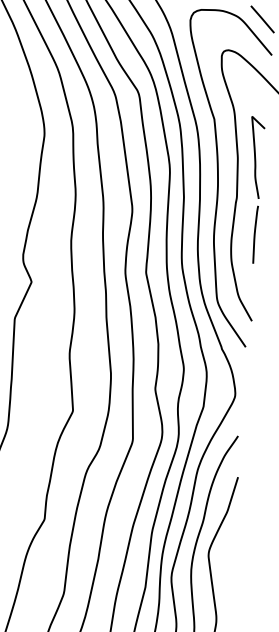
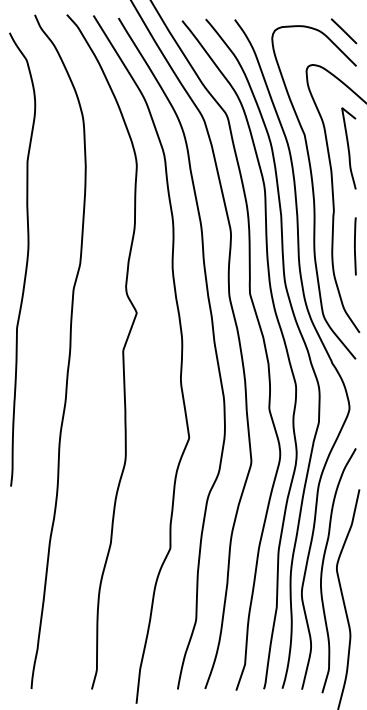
curve: (255, 157) -> (348, 148), moved

